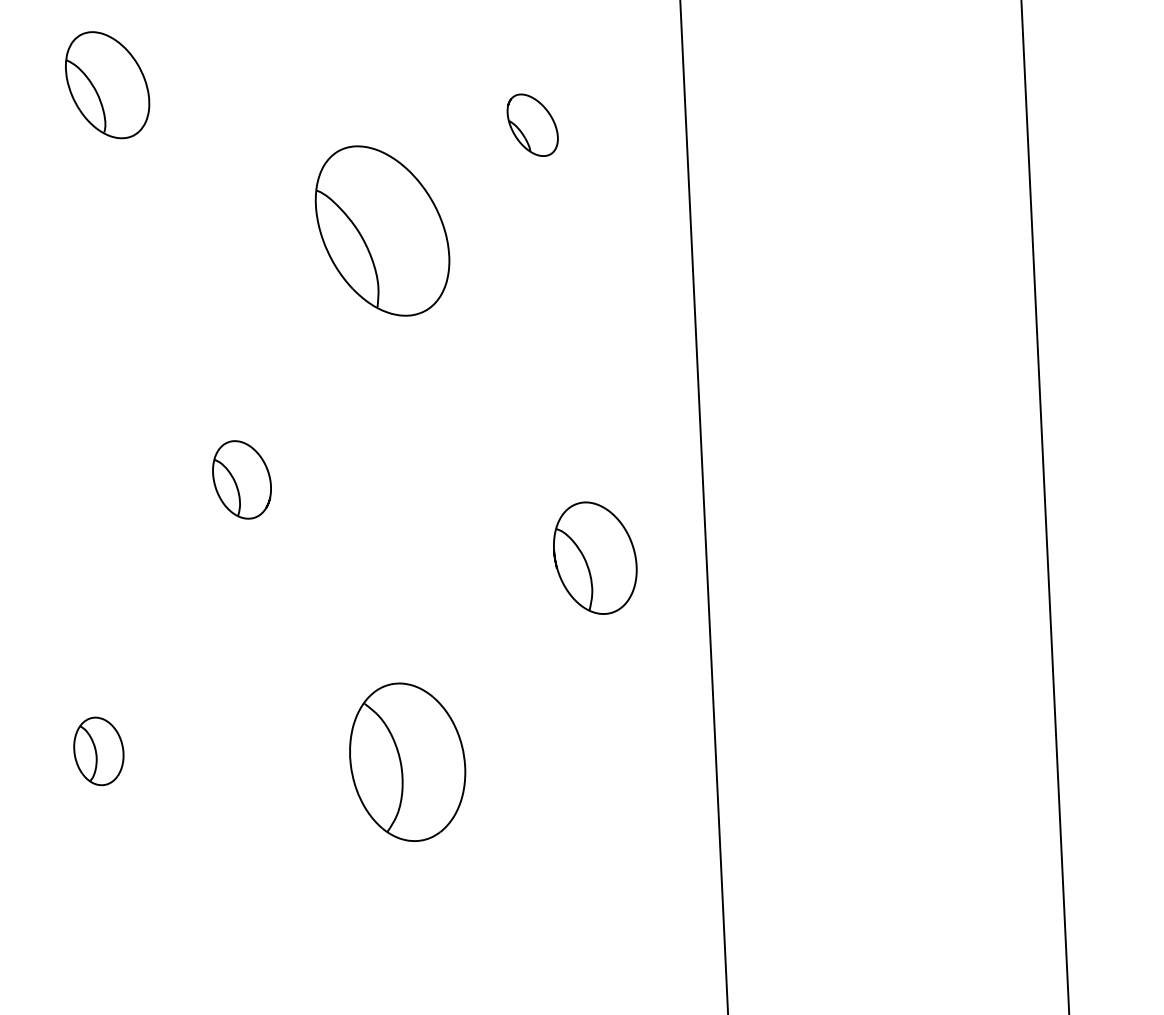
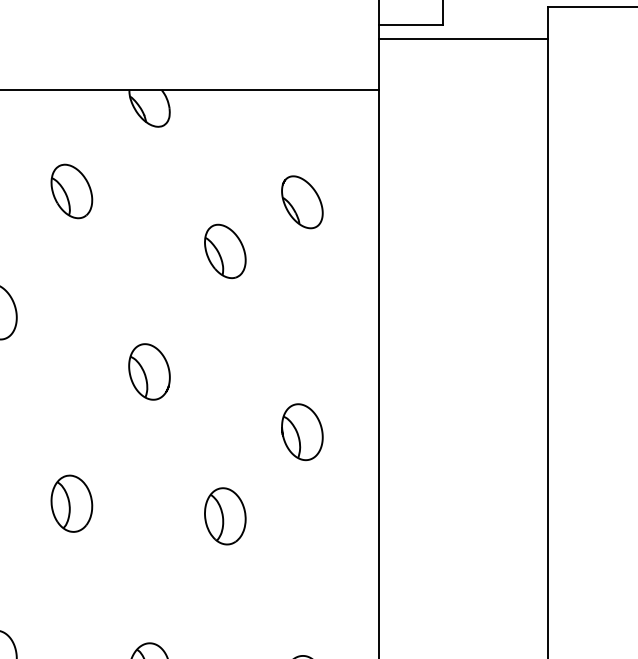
part: (106, 85) -> (71, 191), moved
part: (532, 125) -> (302, 202), size x1.67
part: (383, 231) -> (225, 251), size x0.62
part: (241, 478) -> (149, 371), size x1.43
part: (595, 558) -> (302, 432), moved
part: (97, 751) -> (71, 503), size x1.67
part: (408, 762) -> (225, 516), size x0.71

